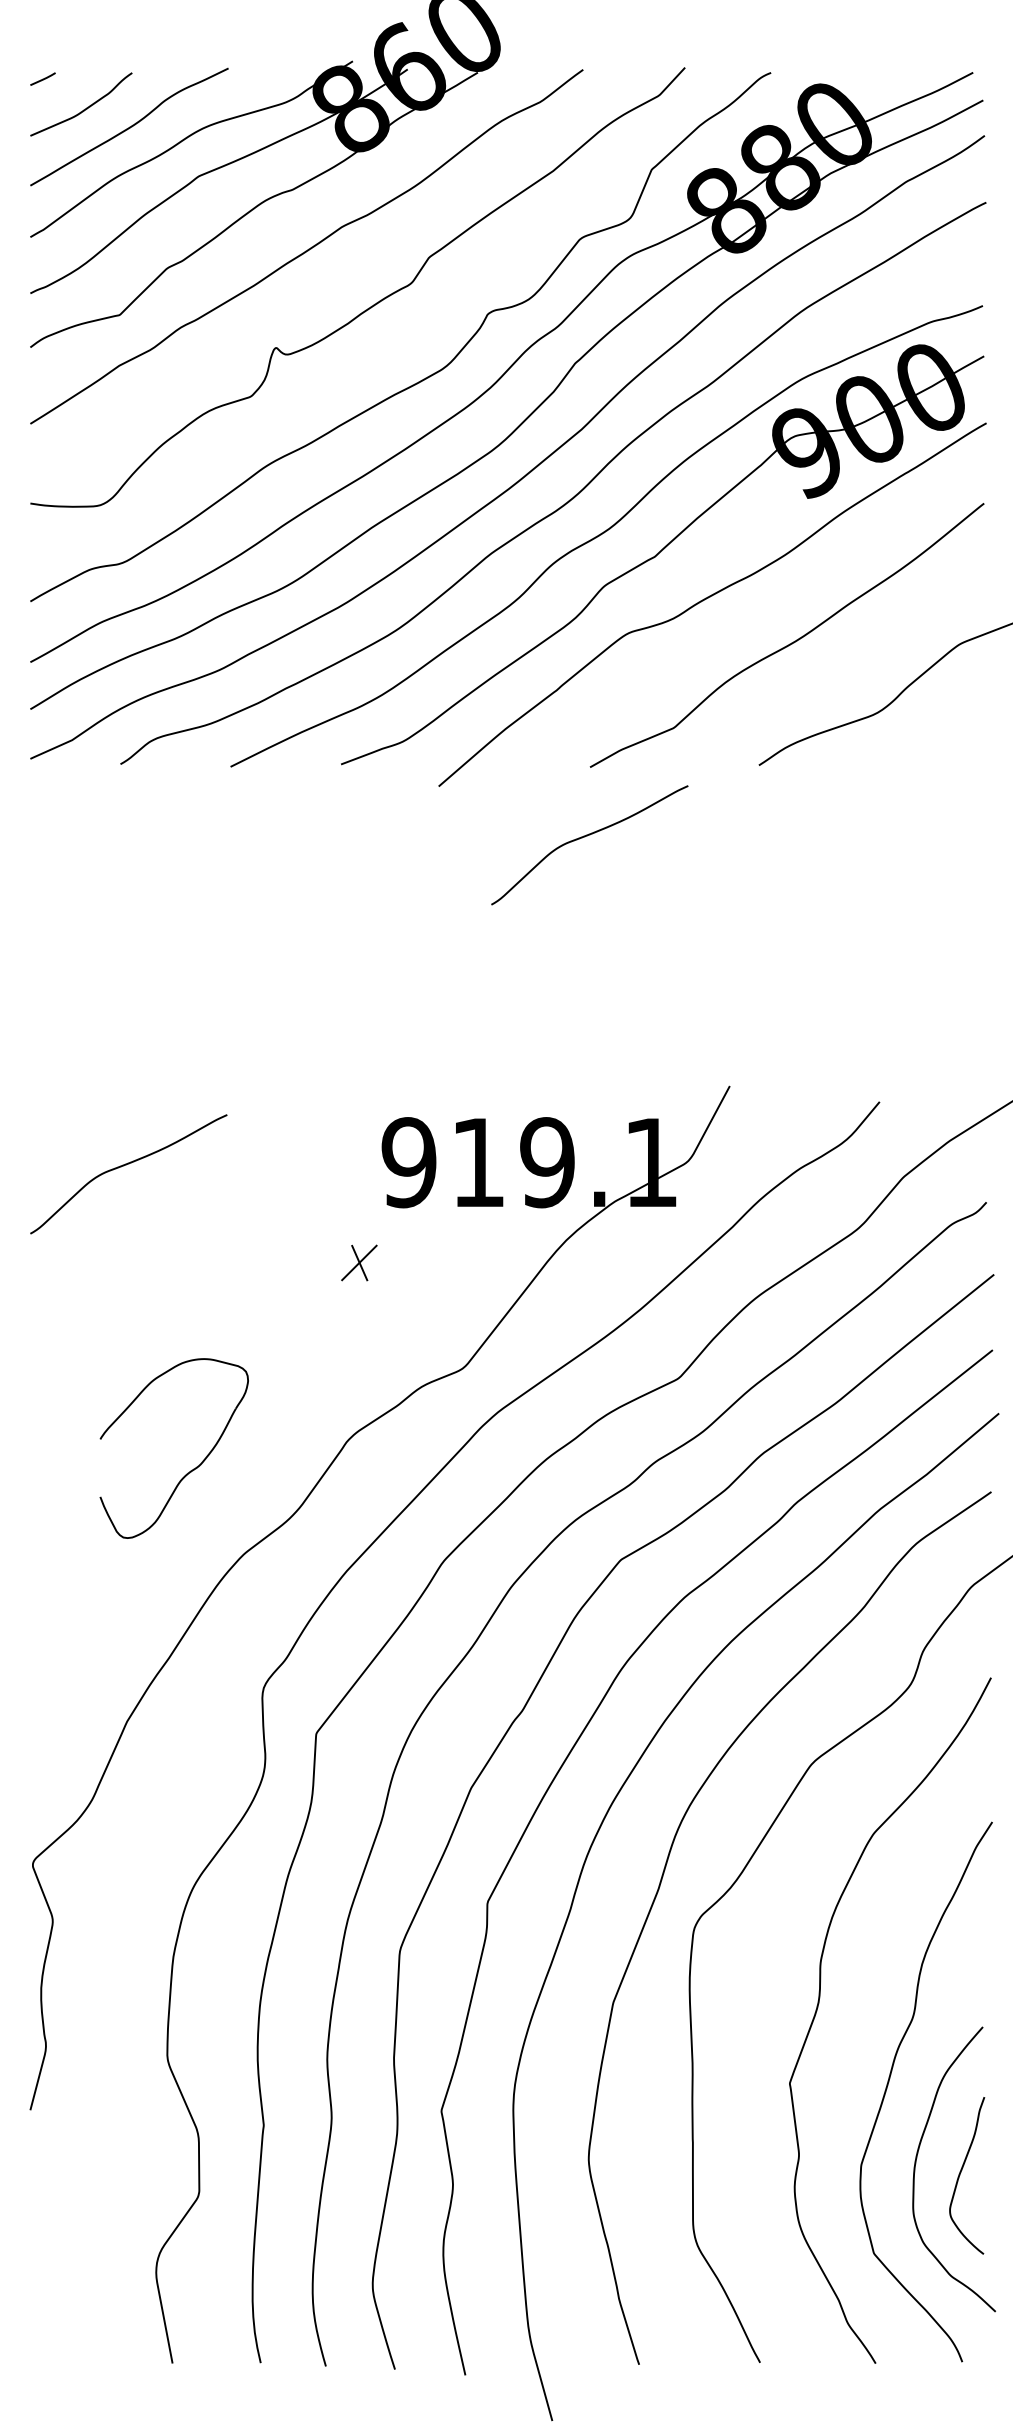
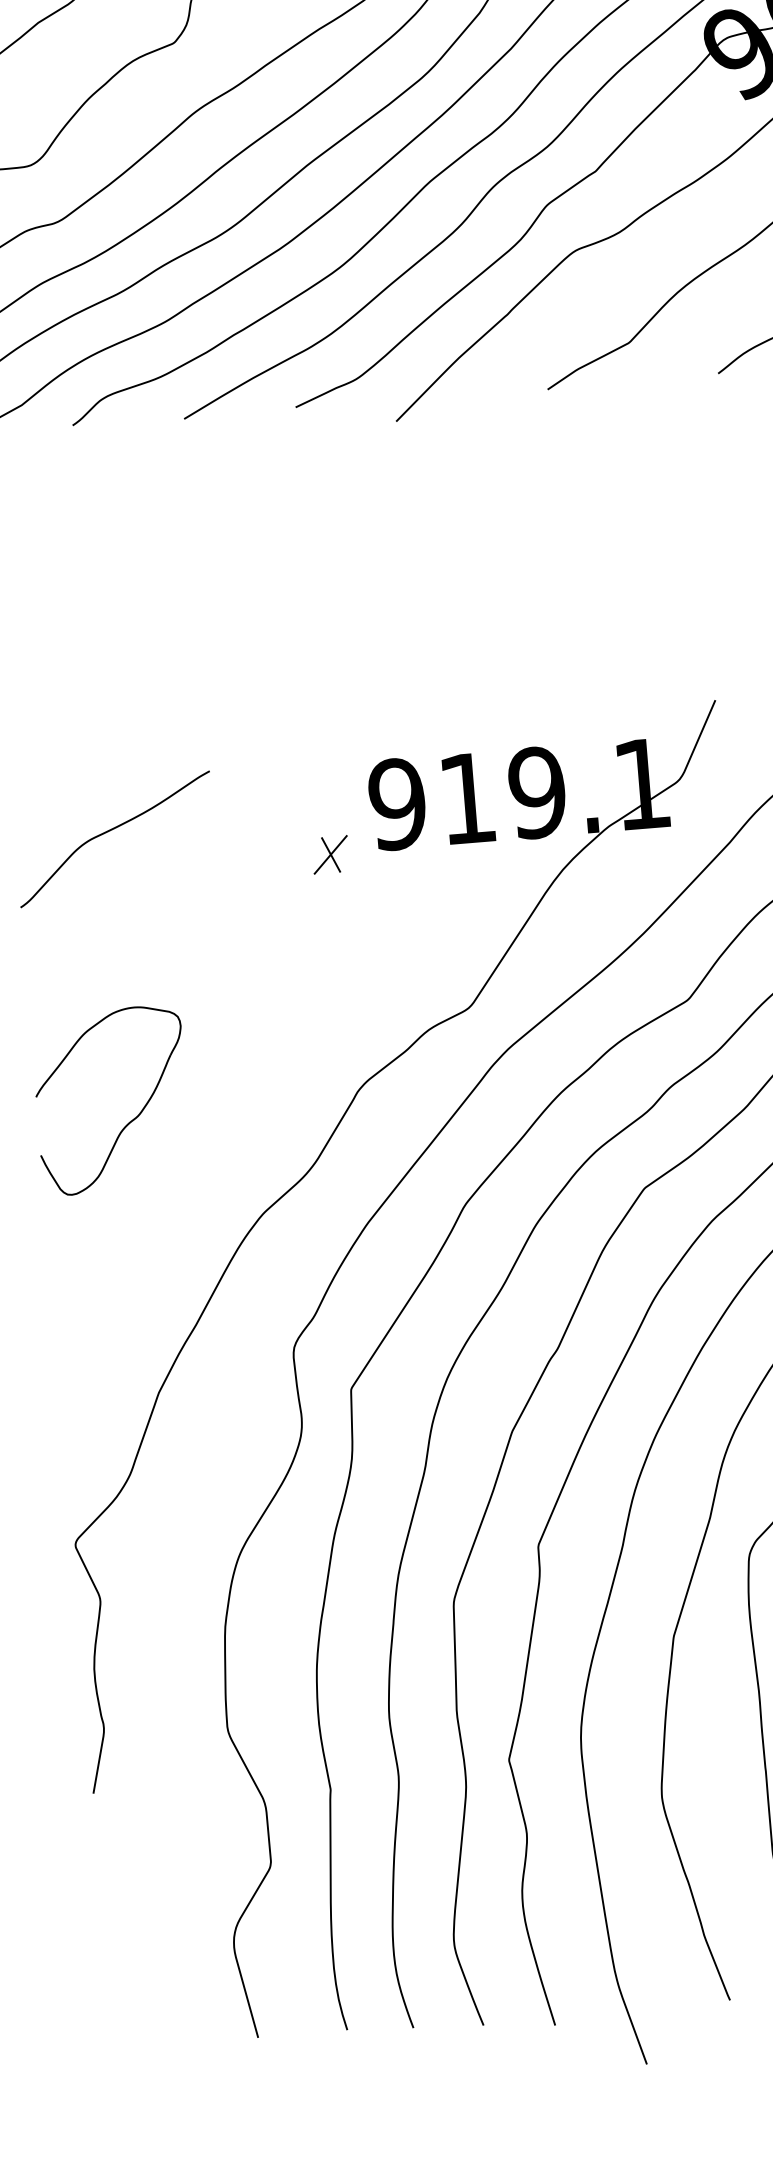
curve: (587, 836) -> (550, 459), removed
part: (359, 1262) -> (330, 854), moved
part: (190, 1470) -> (129, 1121), moved

